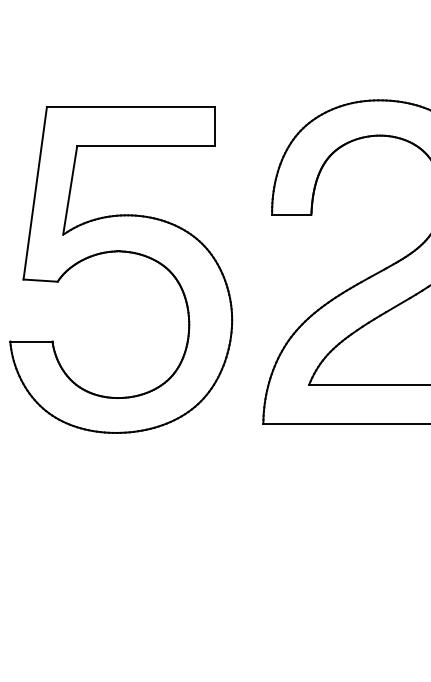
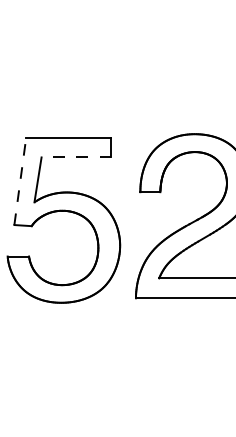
line: (146, 146) -> (76, 157), solid -> dashed
line: (35, 191) -> (20, 180), solid -> dashed

